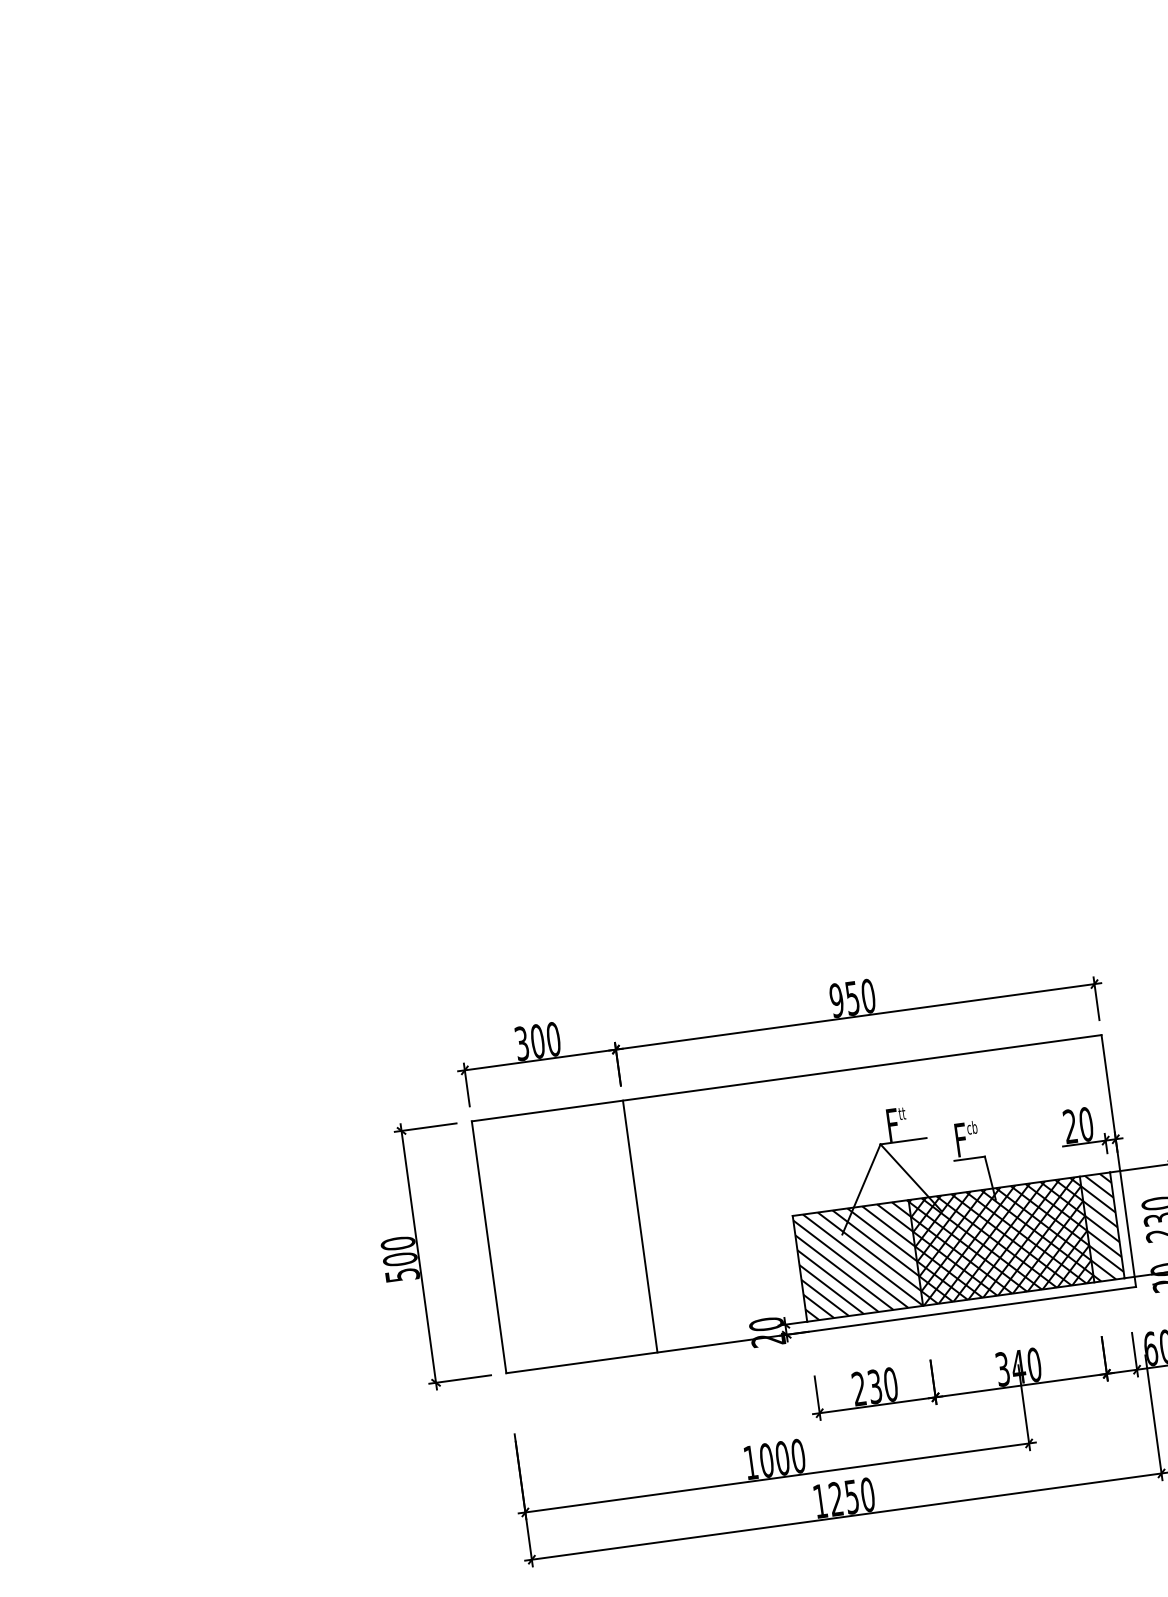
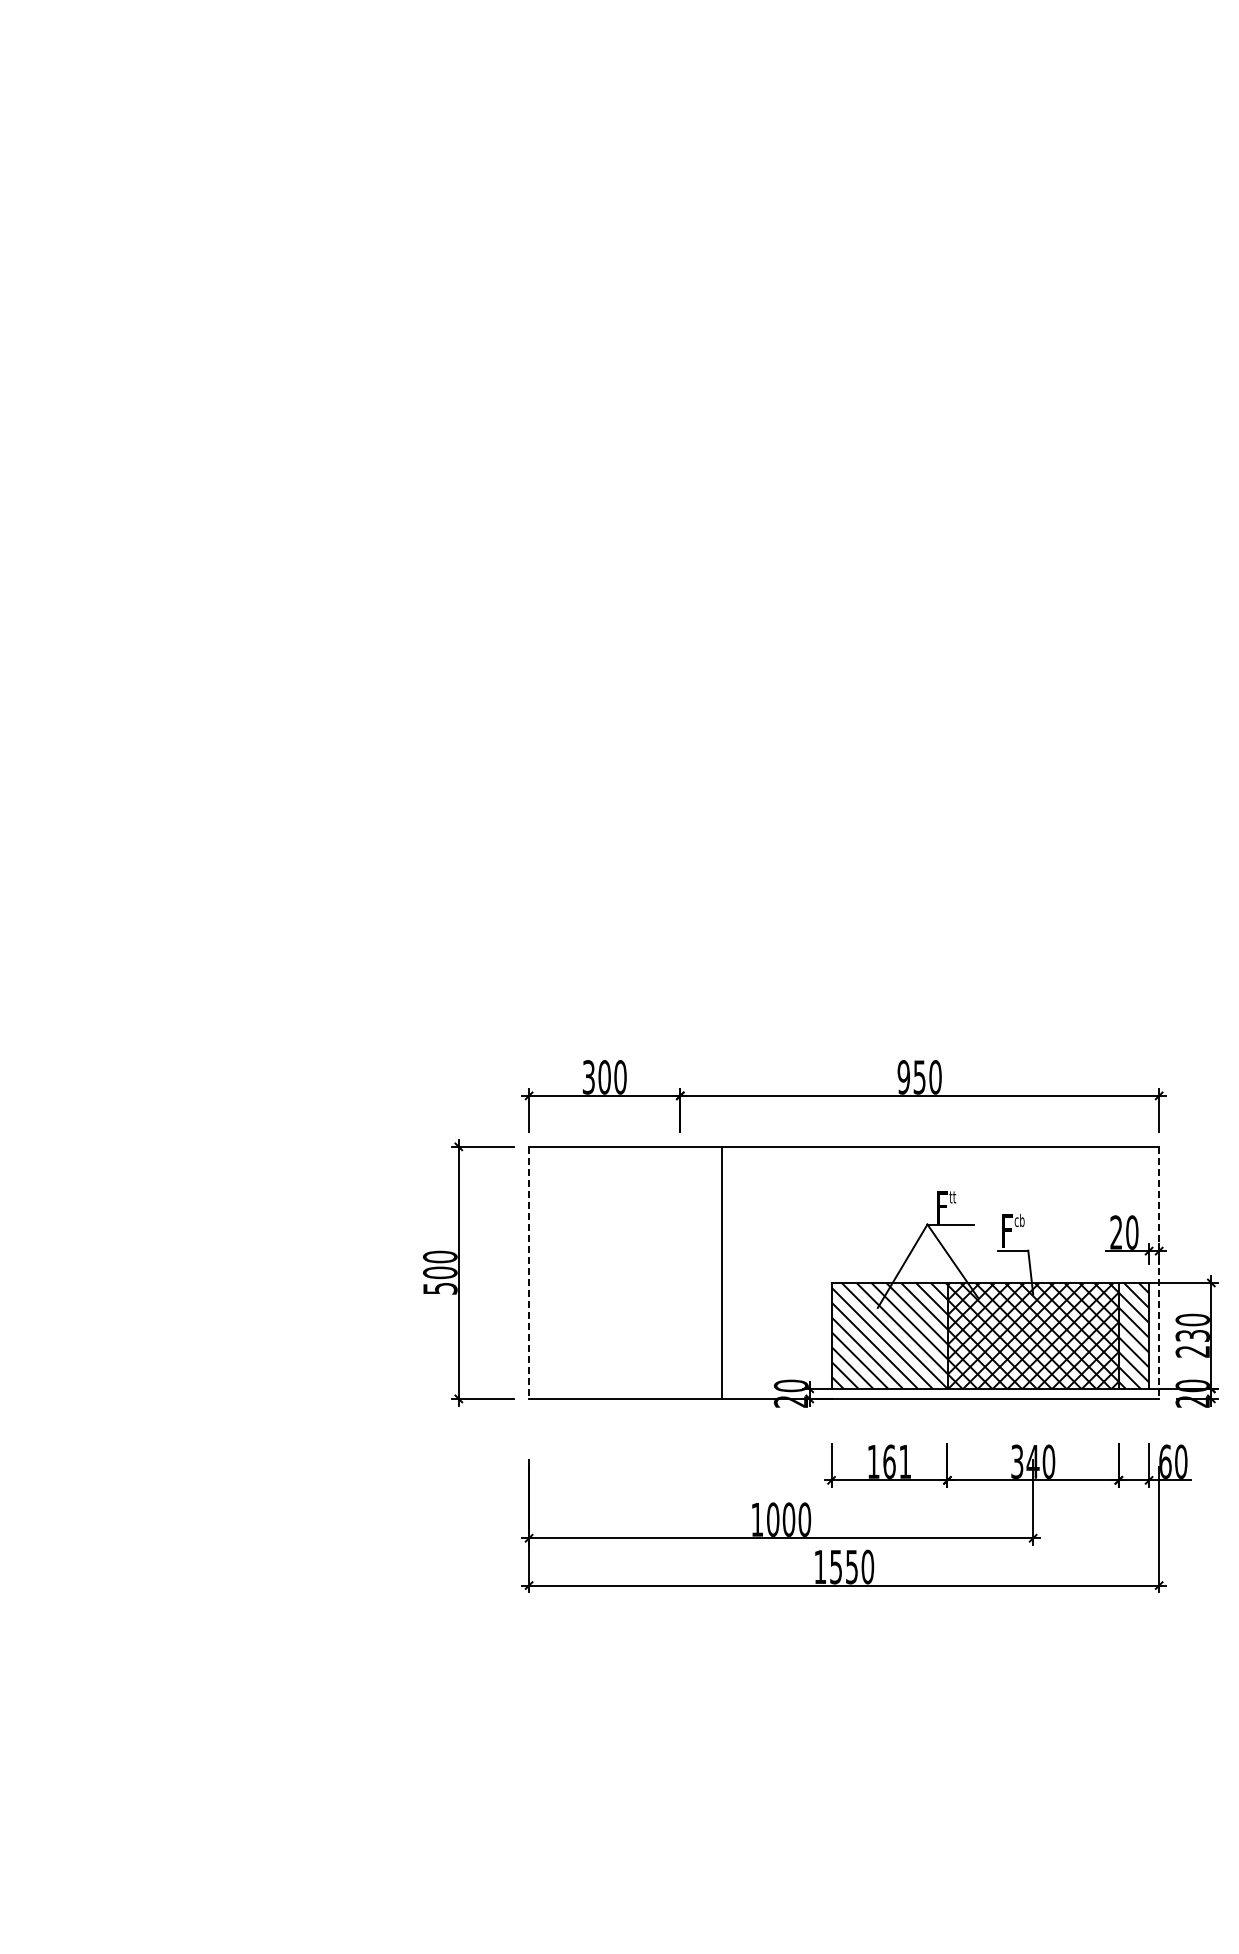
line: (1119, 1161) -> (1159, 1273), solid -> dashed
line: (640, 1226) -> (722, 1272), moved
line: (489, 1247) -> (529, 1273), solid -> dashed
text: (875, 1386) -> (889, 1461), 230 -> 161
text: (835, 1498) -> (835, 1566), 1250 -> 1550

